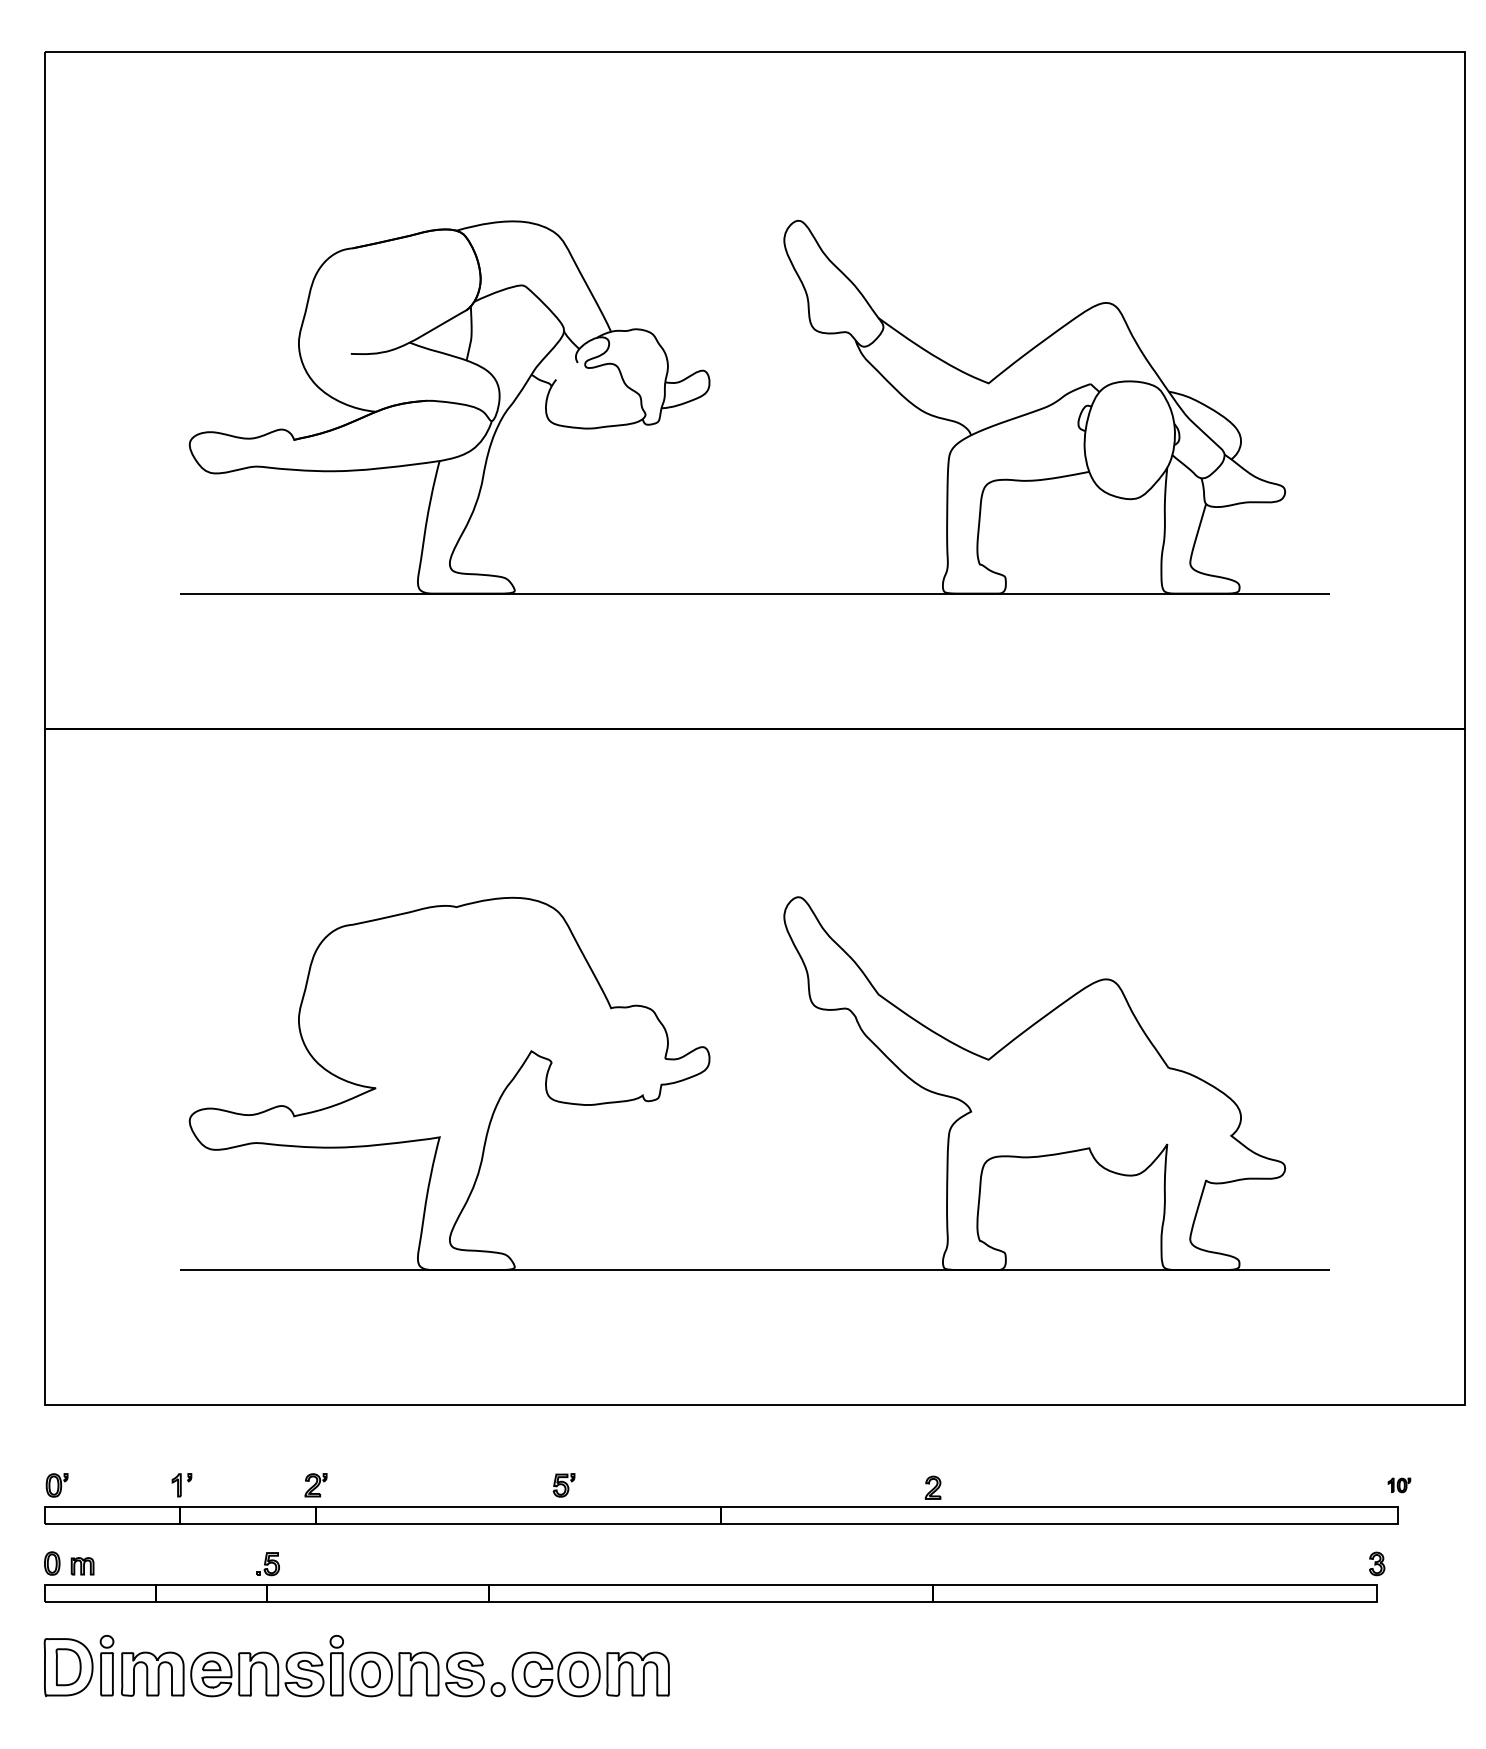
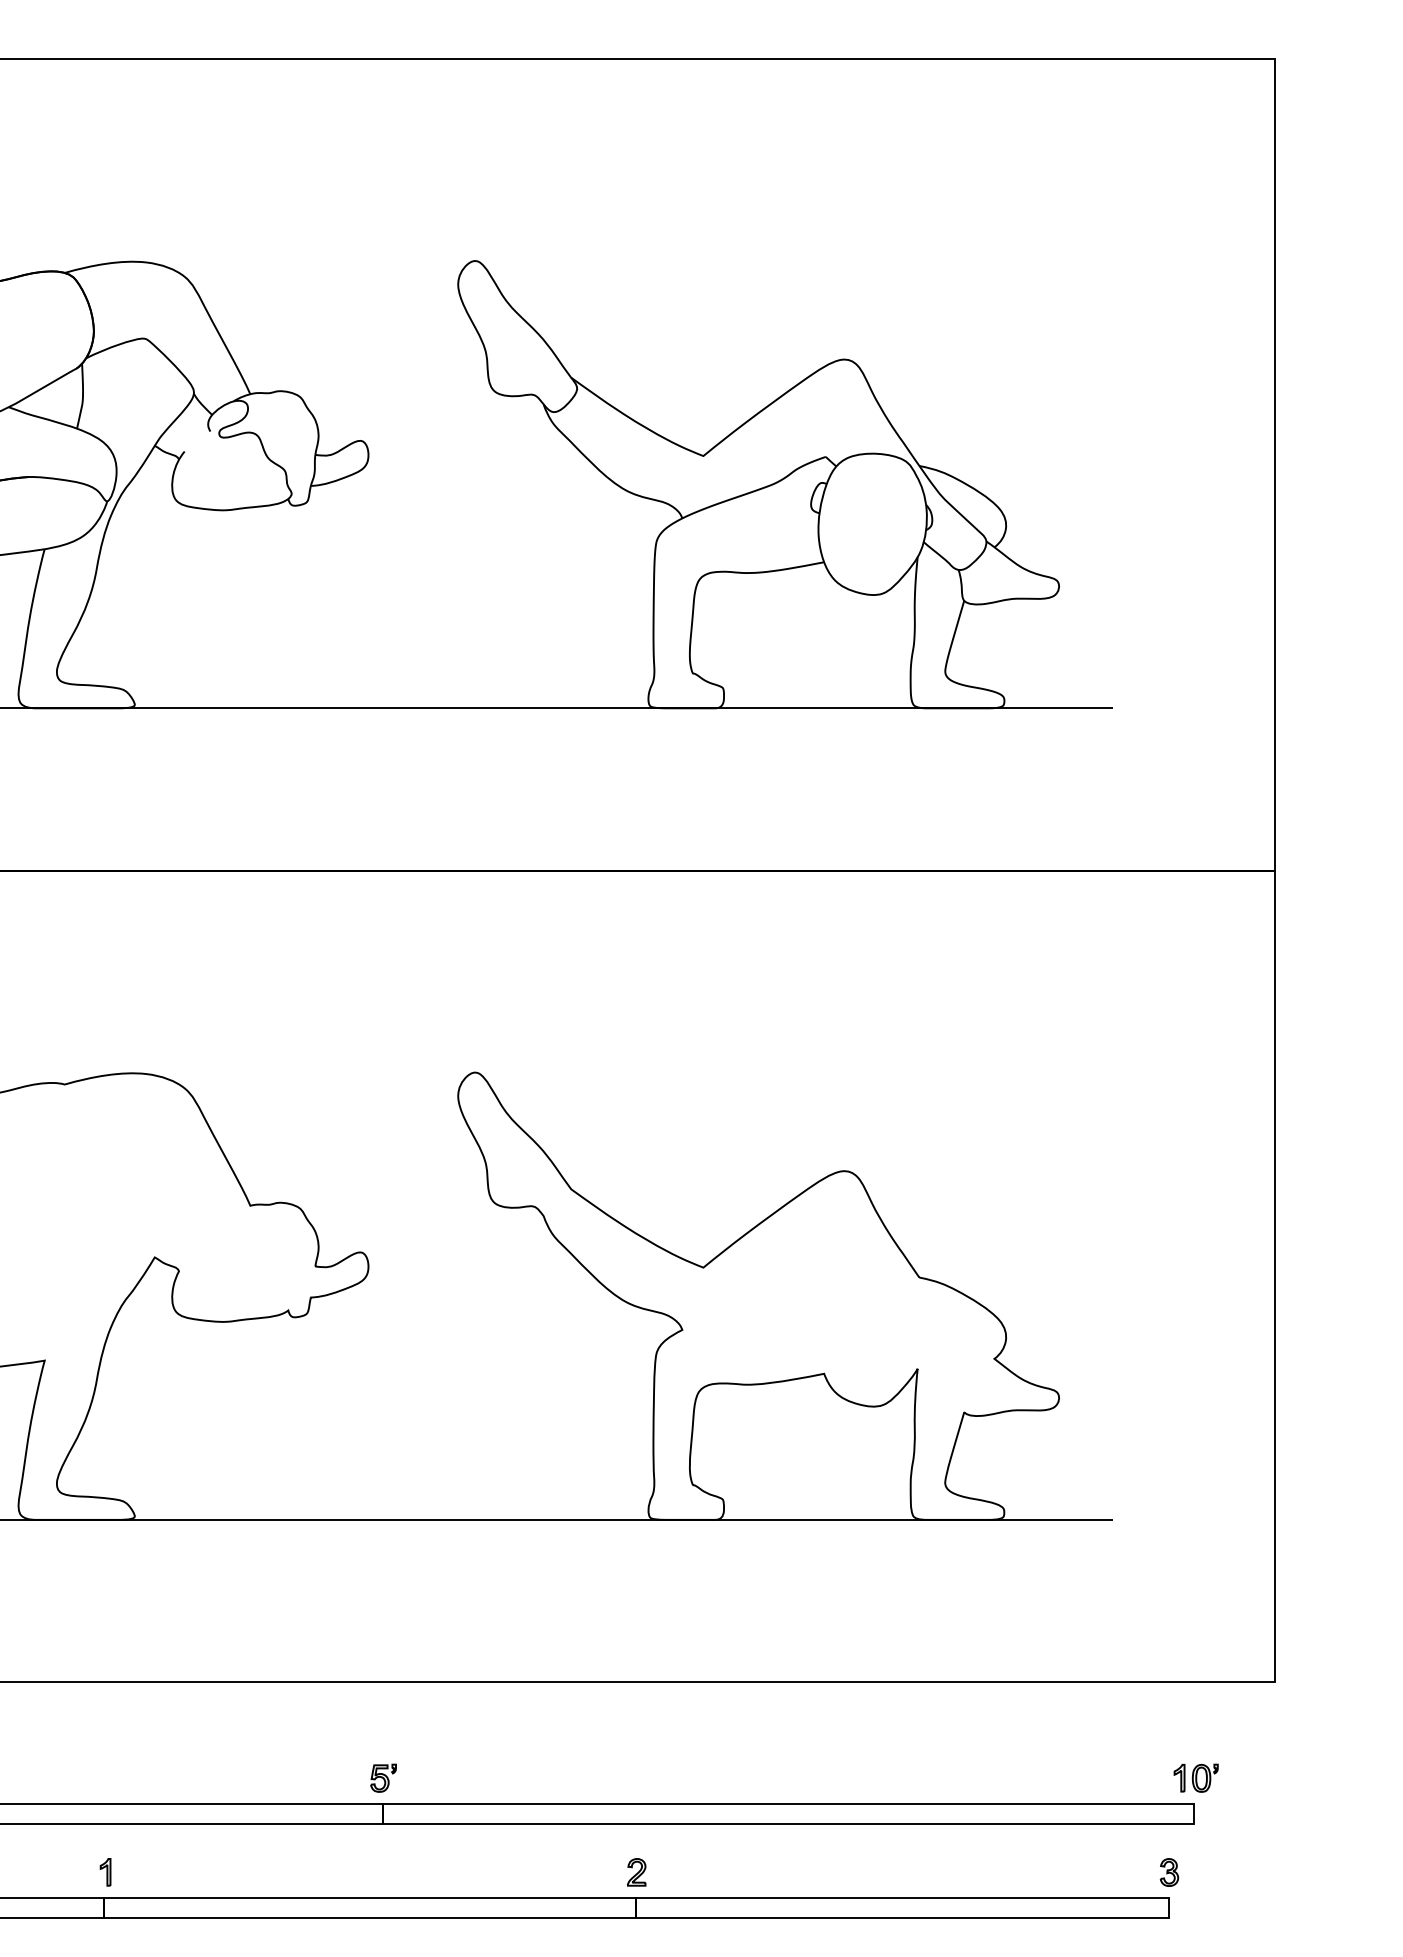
part: (563, 1485) -> (382, 1778), moved
part: (1399, 1485) -> (1196, 1778), size x1.67
part: (932, 1487) -> (635, 1871), moved
part: (490, 1563) -> (105, 1871), added

